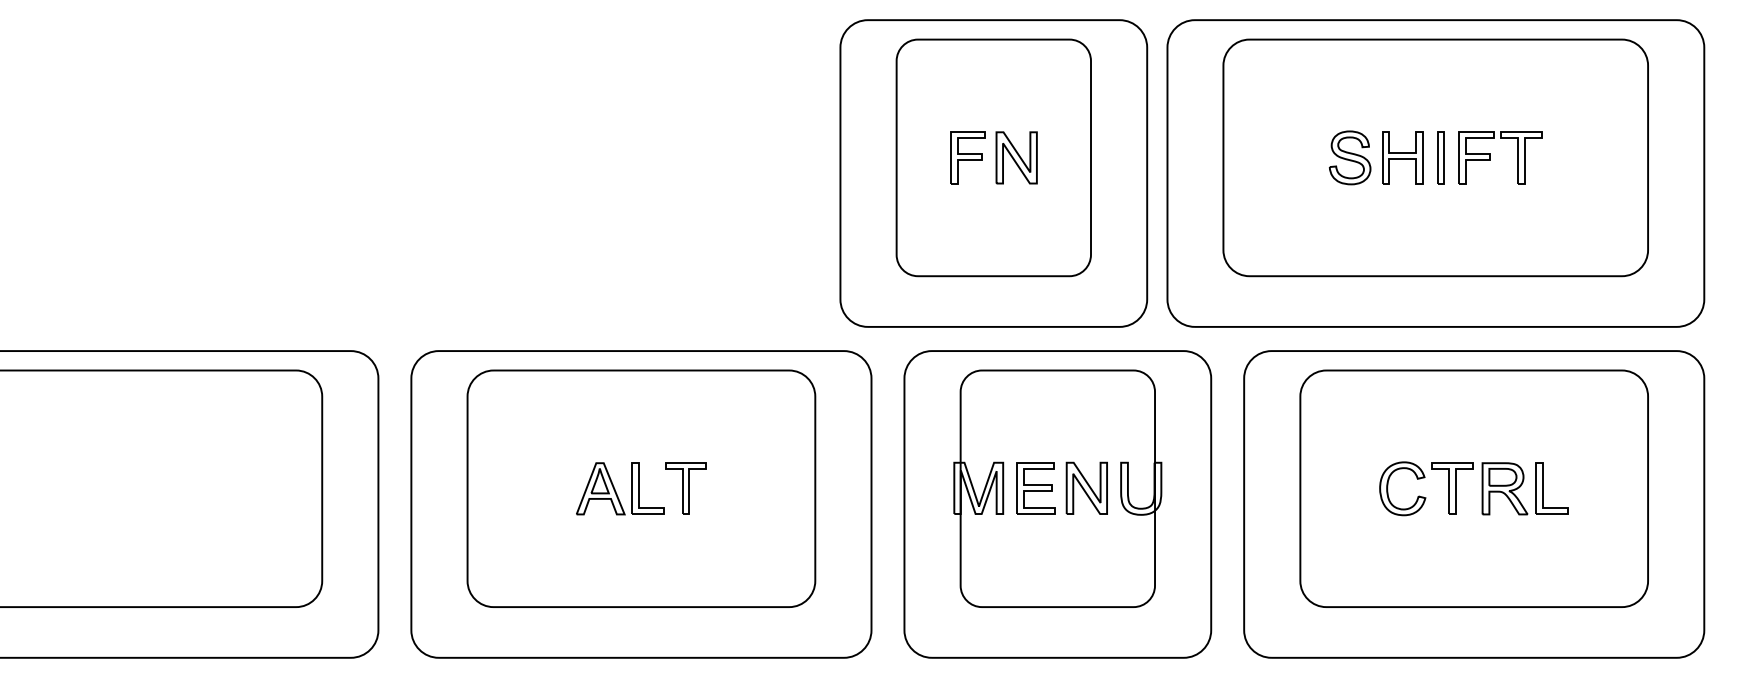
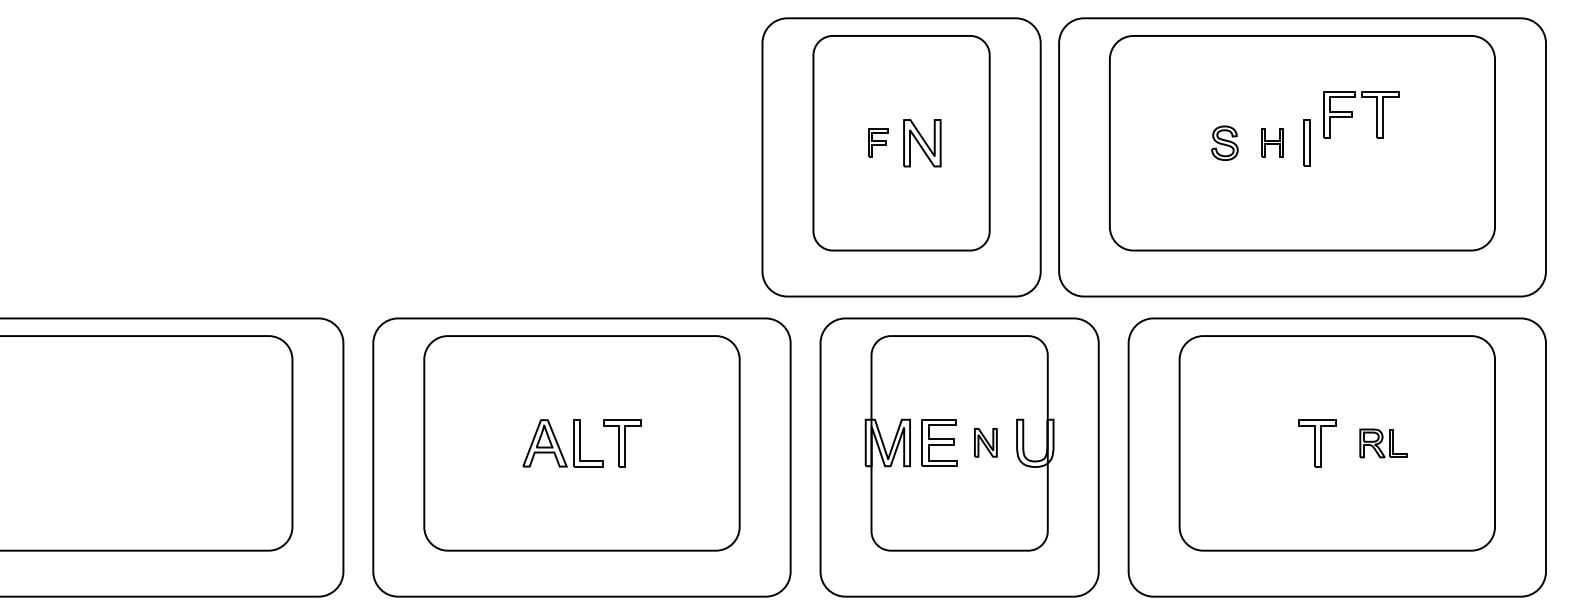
part: (967, 157) -> (877, 142), size x0.6
part: (1350, 157) -> (1225, 142), size x0.7
part: (1402, 157) -> (1272, 142), size x0.6
part: (1490, 157) -> (1352, 114), moved
part: (1086, 487) -> (985, 442), size x0.6
part: (1388, 487) -> (1259, 442), removed
part: (1524, 488) -> (1382, 443), size x0.6

